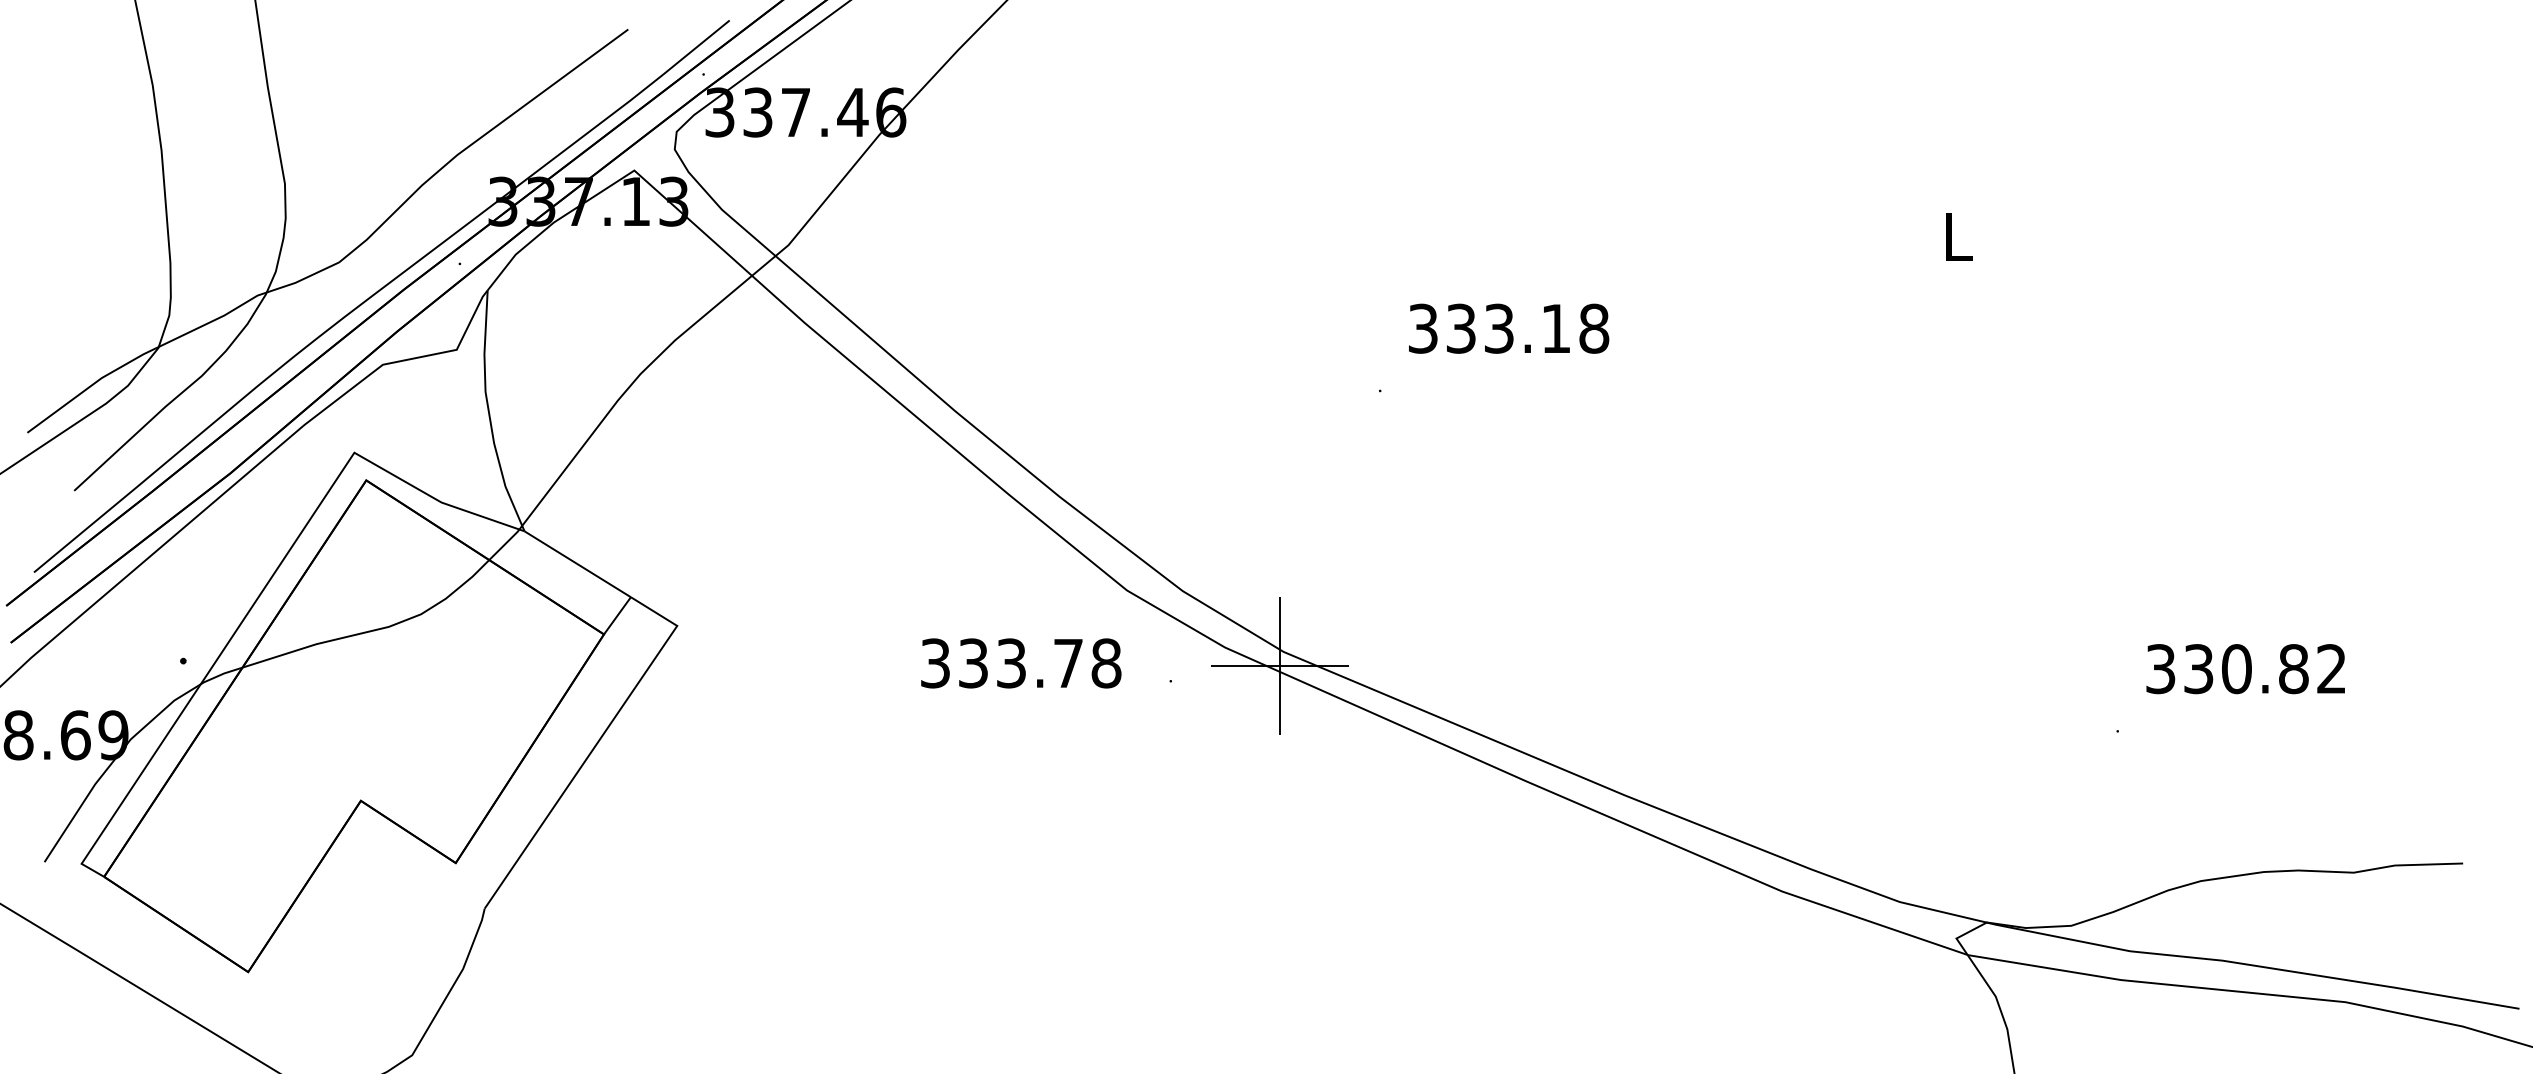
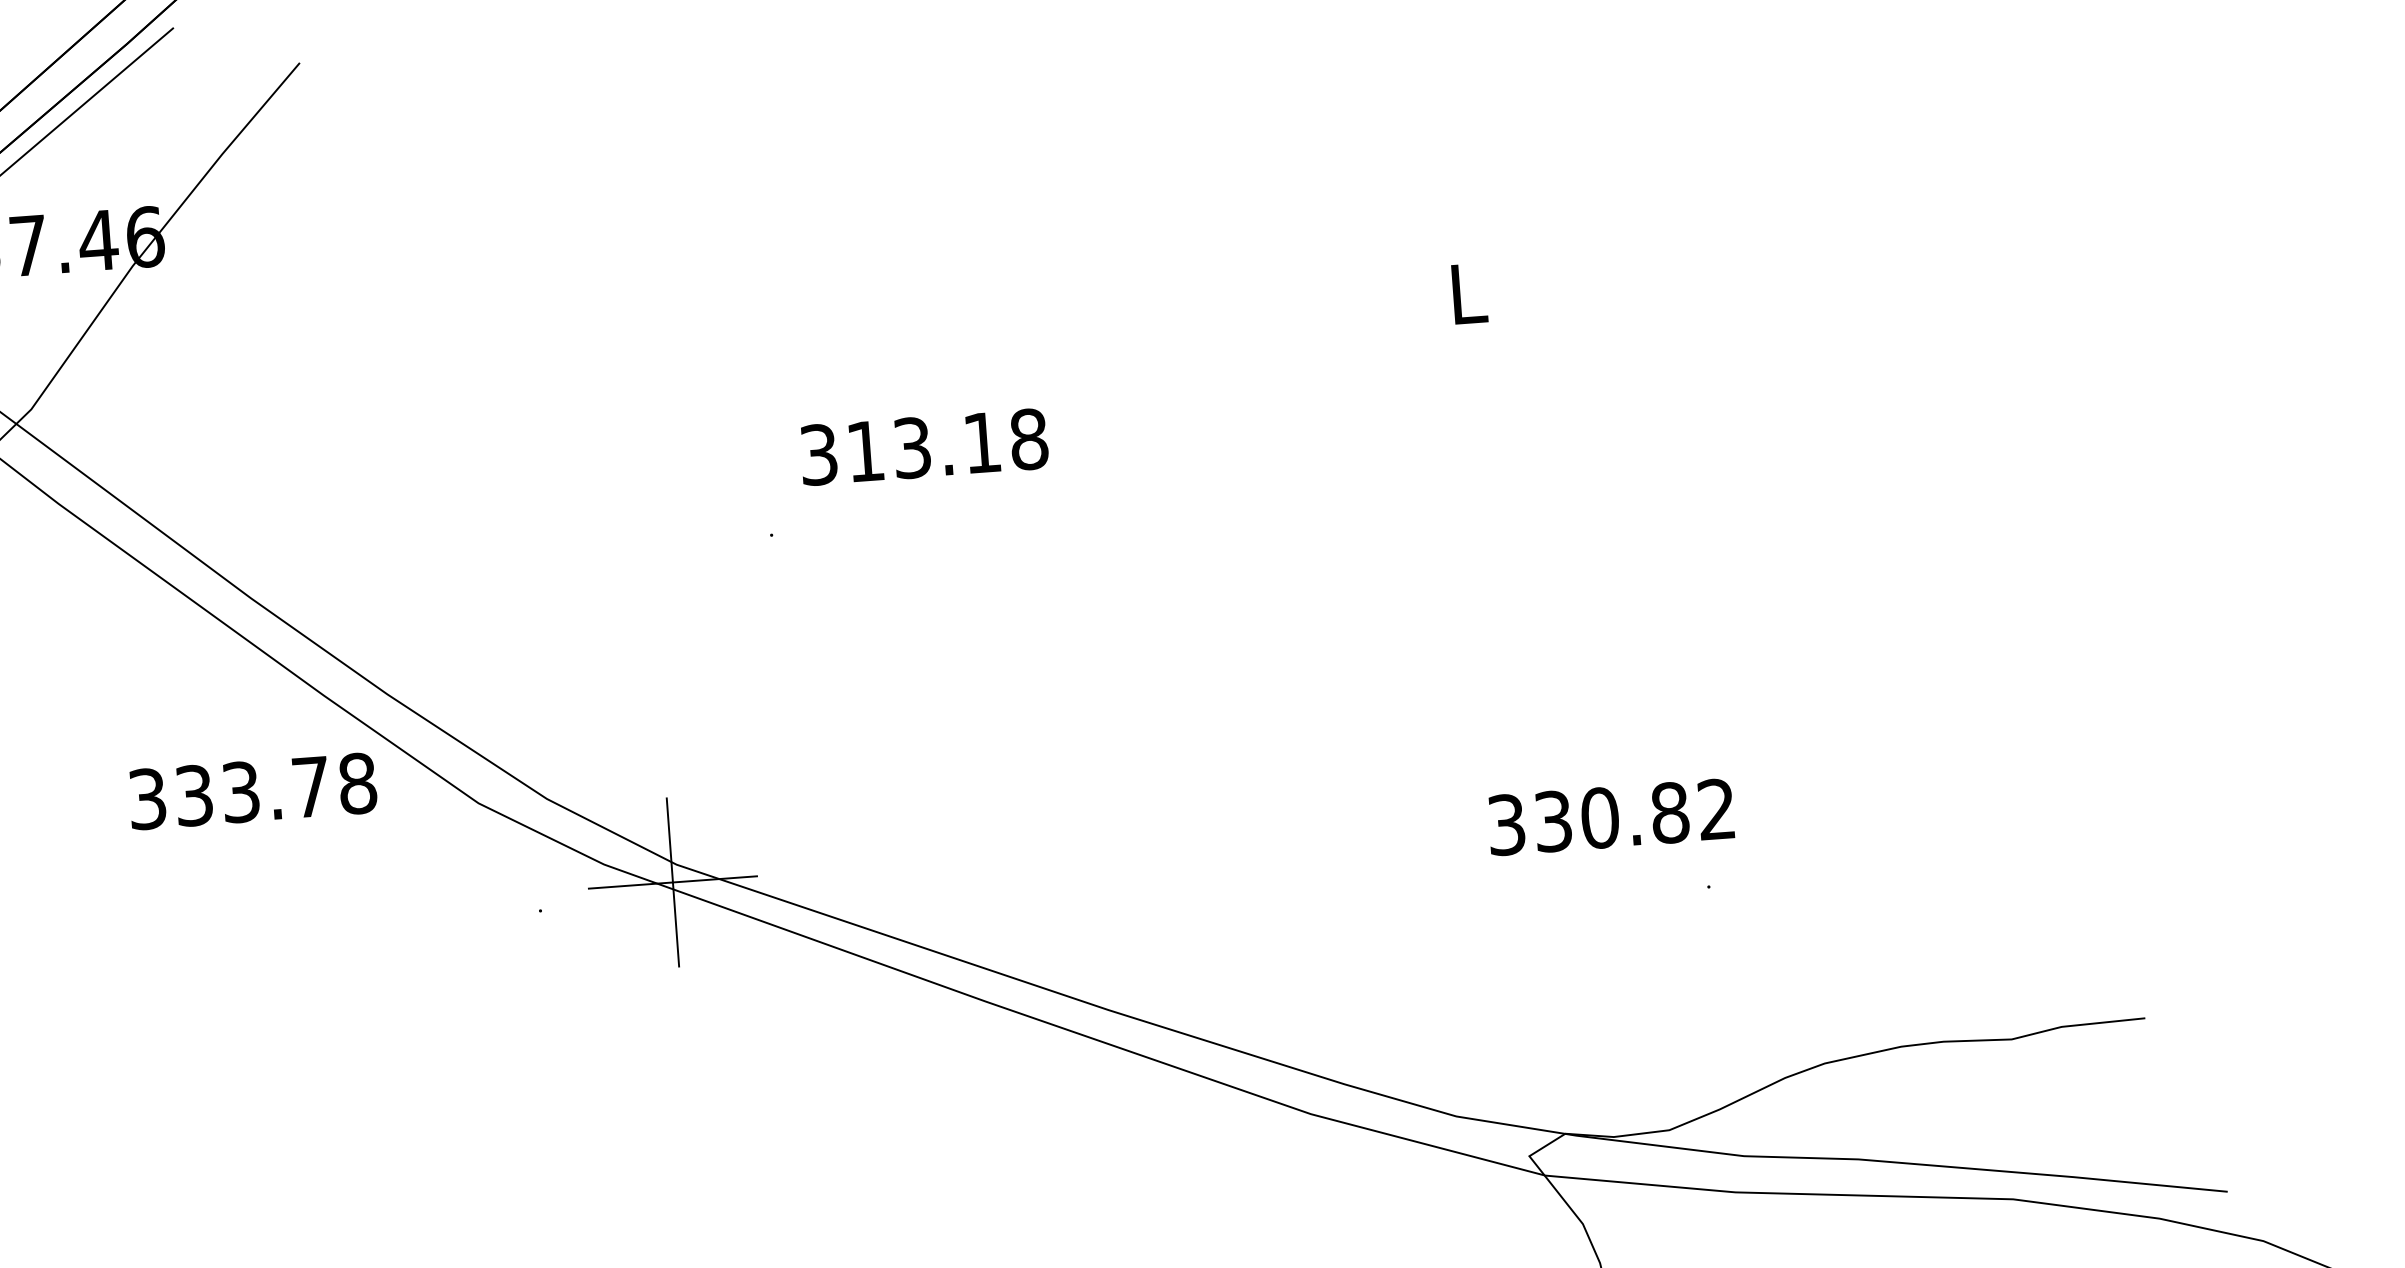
text: (1461, 328) -> (865, 451), 333.18 -> 313.18
text: (1021, 663) -> (253, 791), moved
text: (2245, 669) -> (1610, 817), moved

